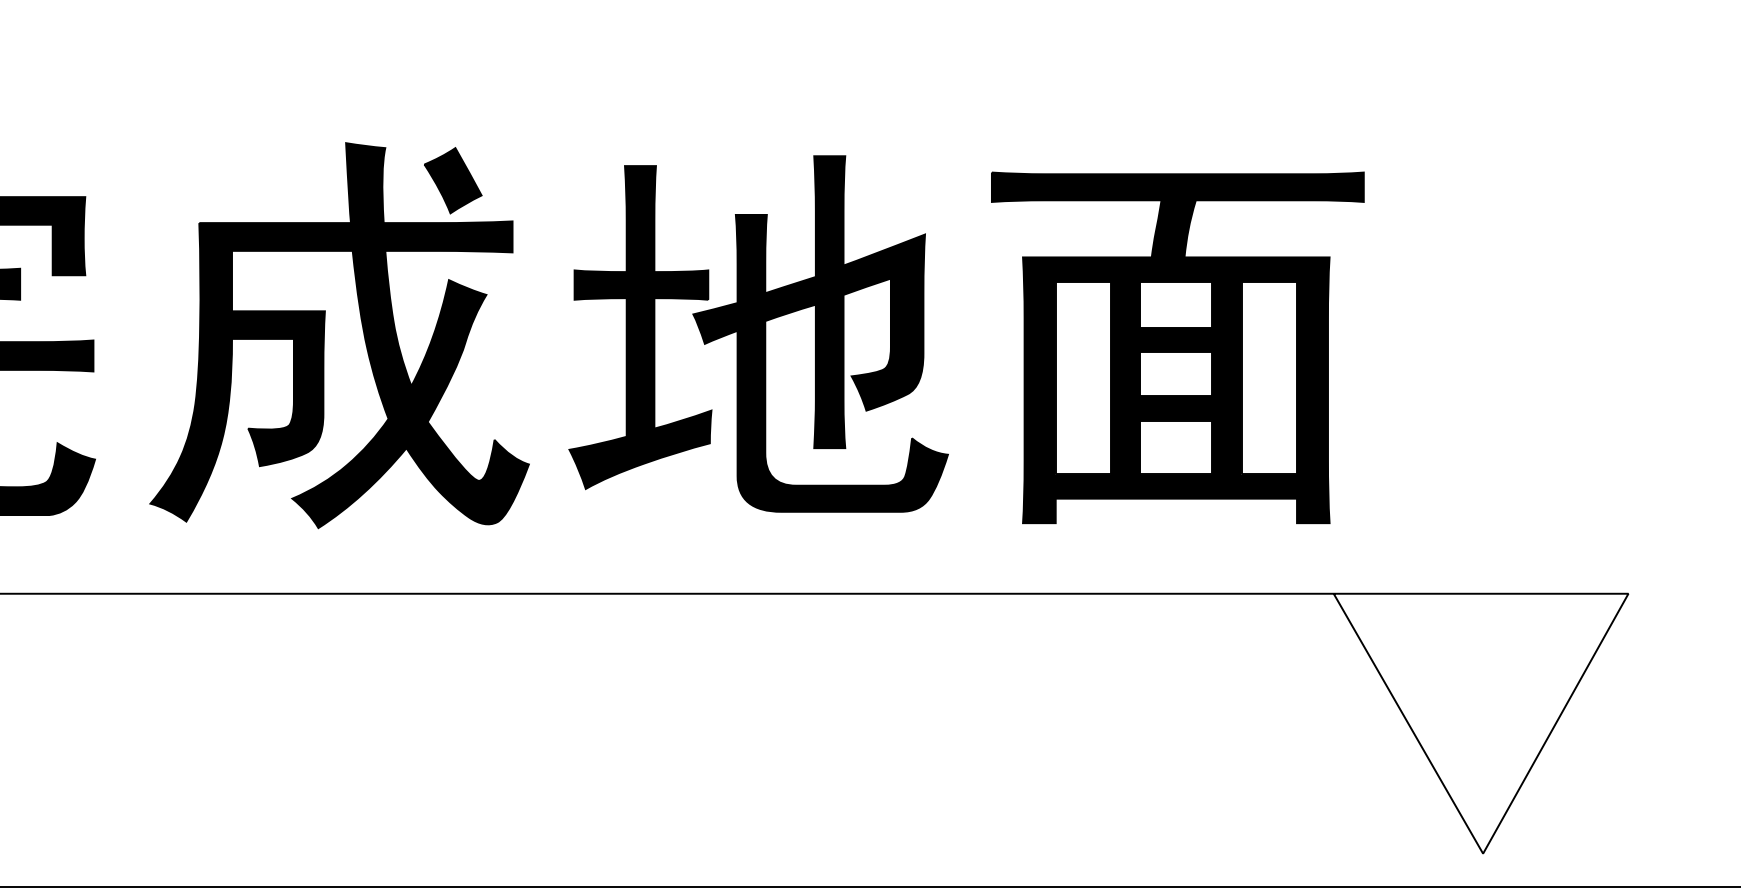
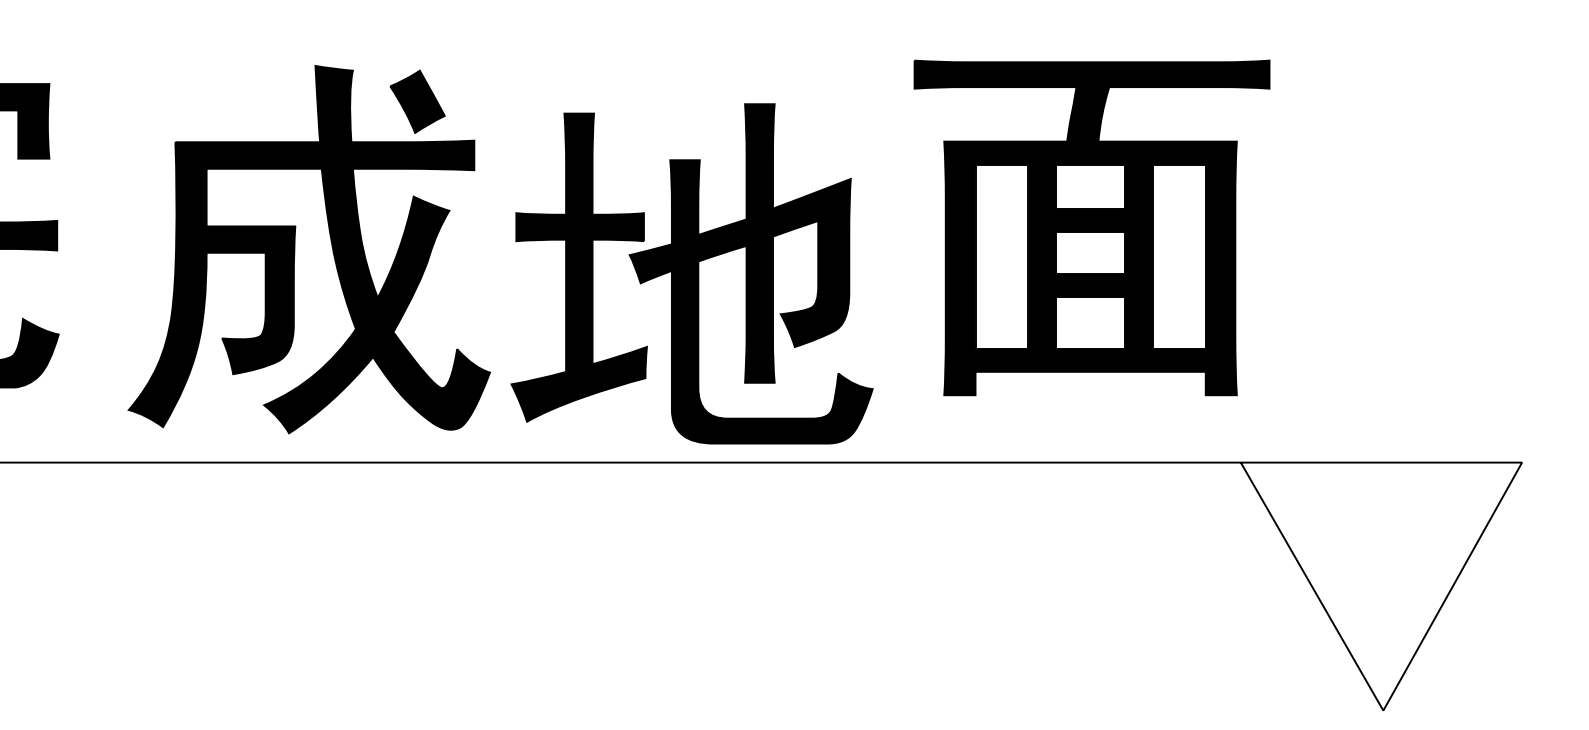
part: (758, 333) -> (691, 273), moved
part: (324, 335) -> (294, 249), moved

